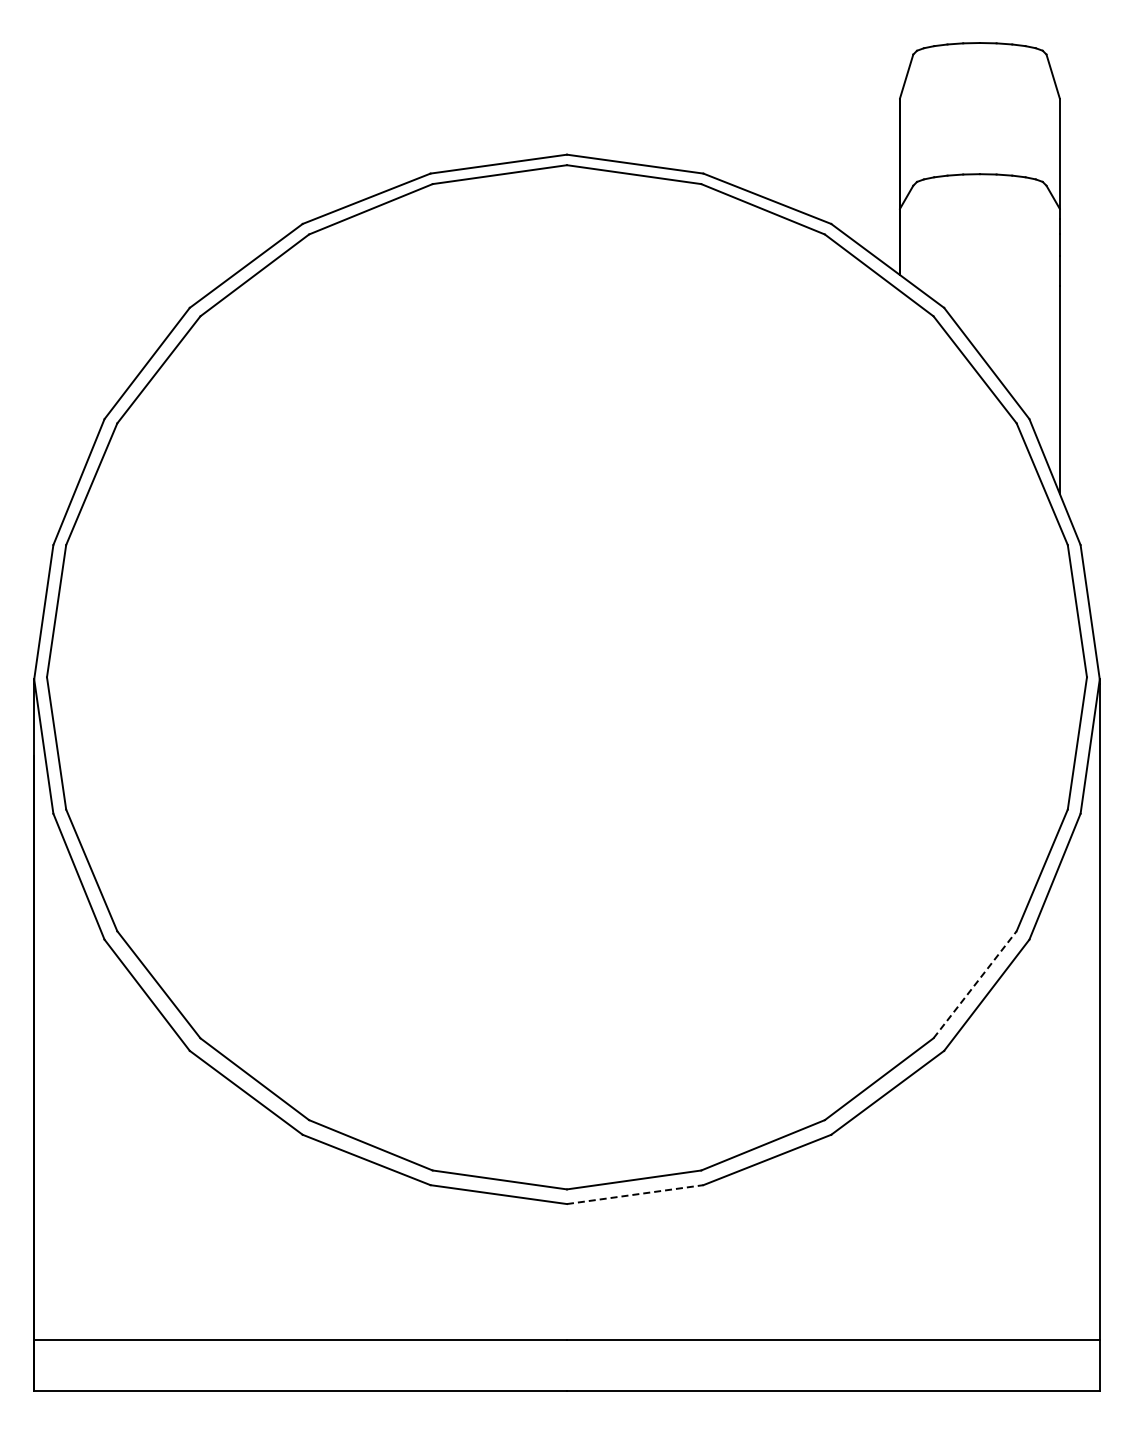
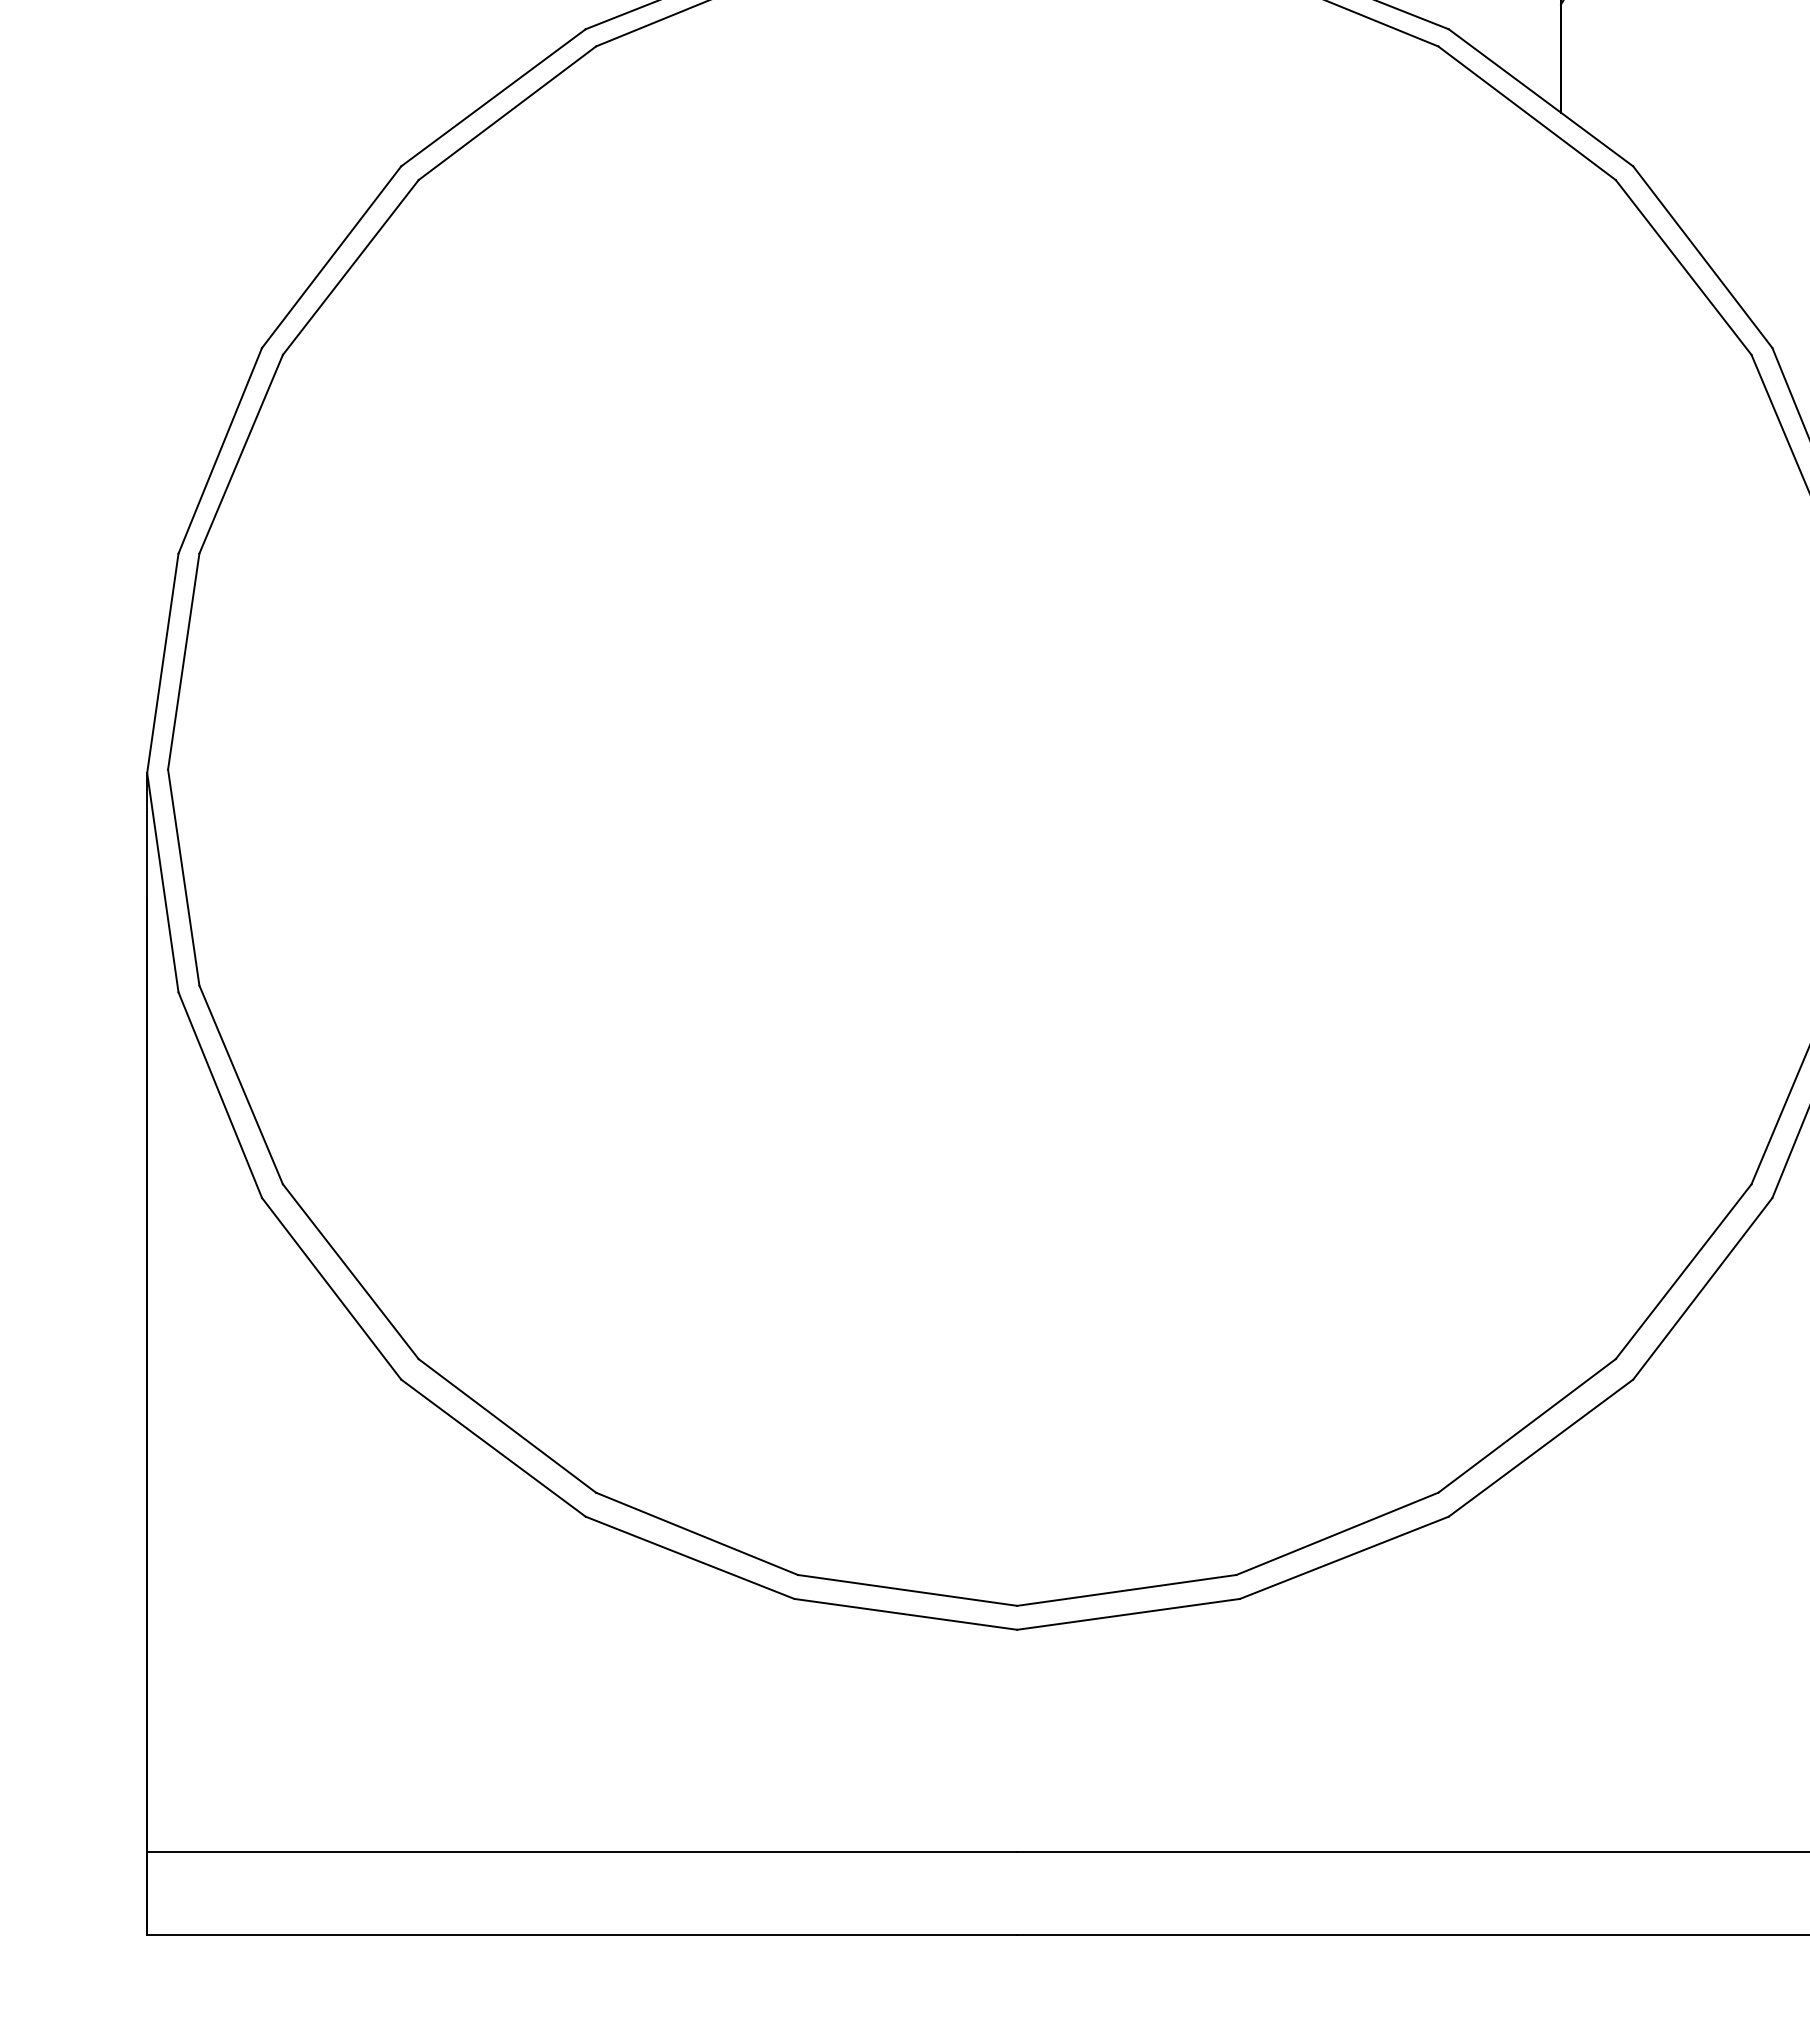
line: (975, 984) -> (1684, 1271), dashed -> solid
line: (635, 1194) -> (1129, 1614), dashed -> solid

